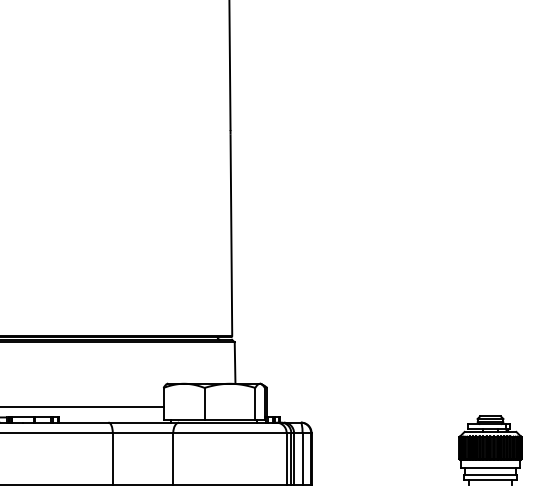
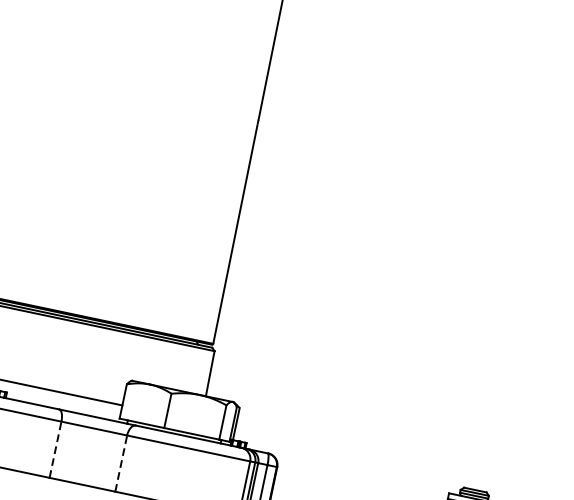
line: (112, 458) -> (55, 449), solid -> dashed
line: (173, 458) -> (121, 463), solid -> dashed

